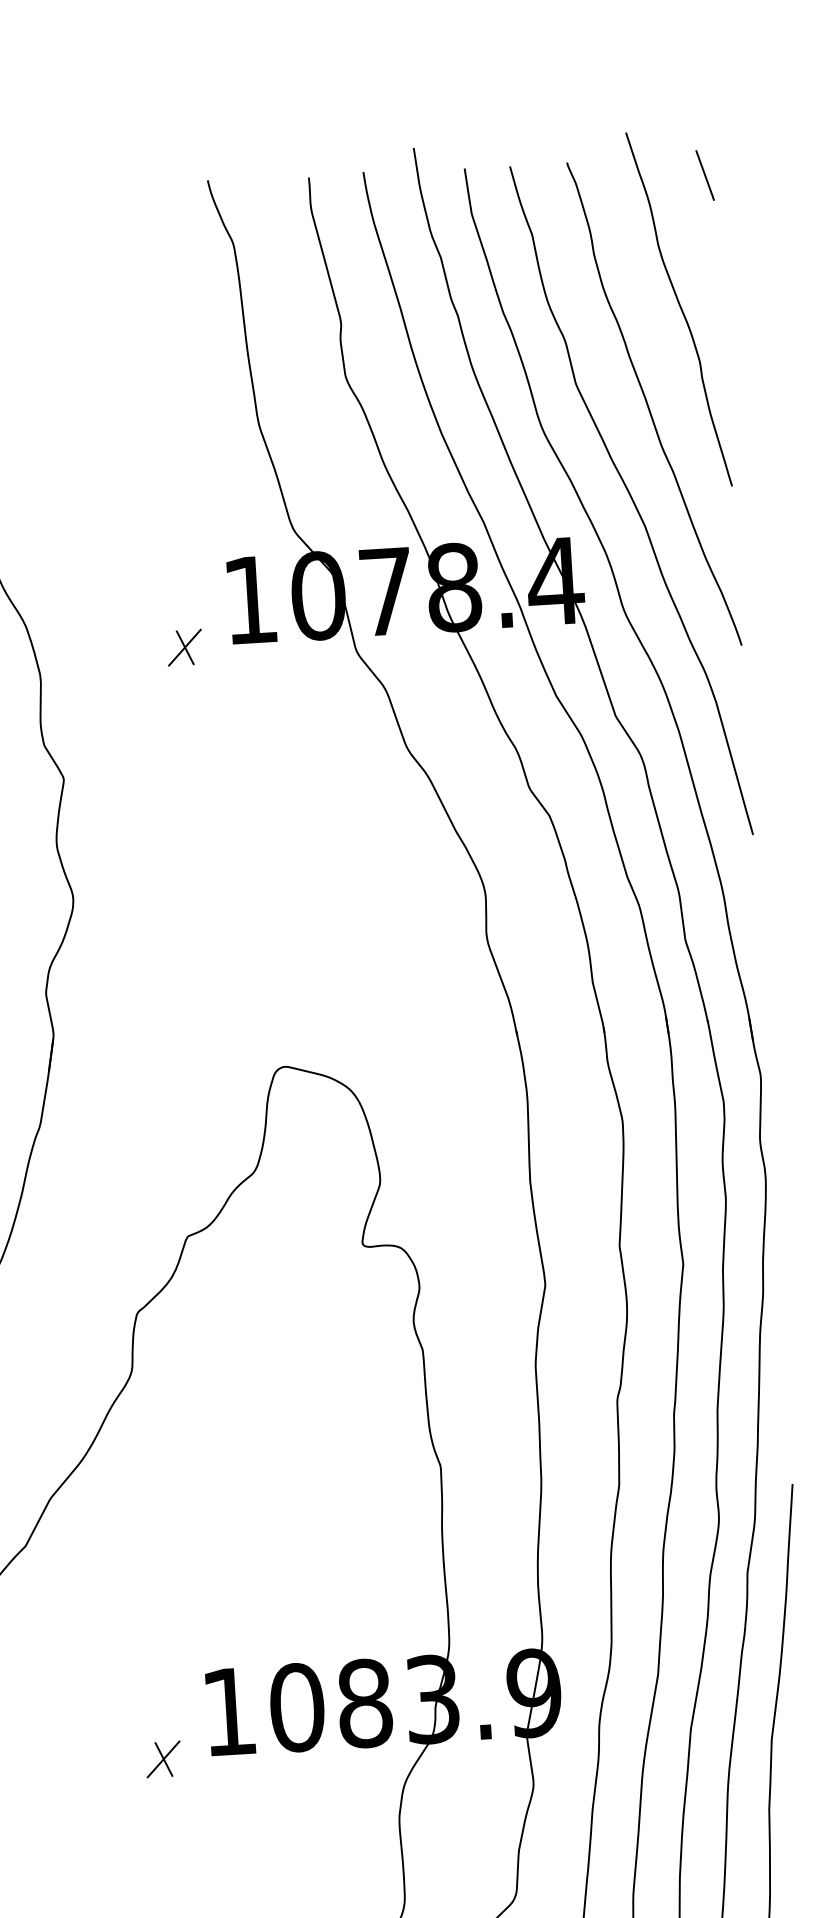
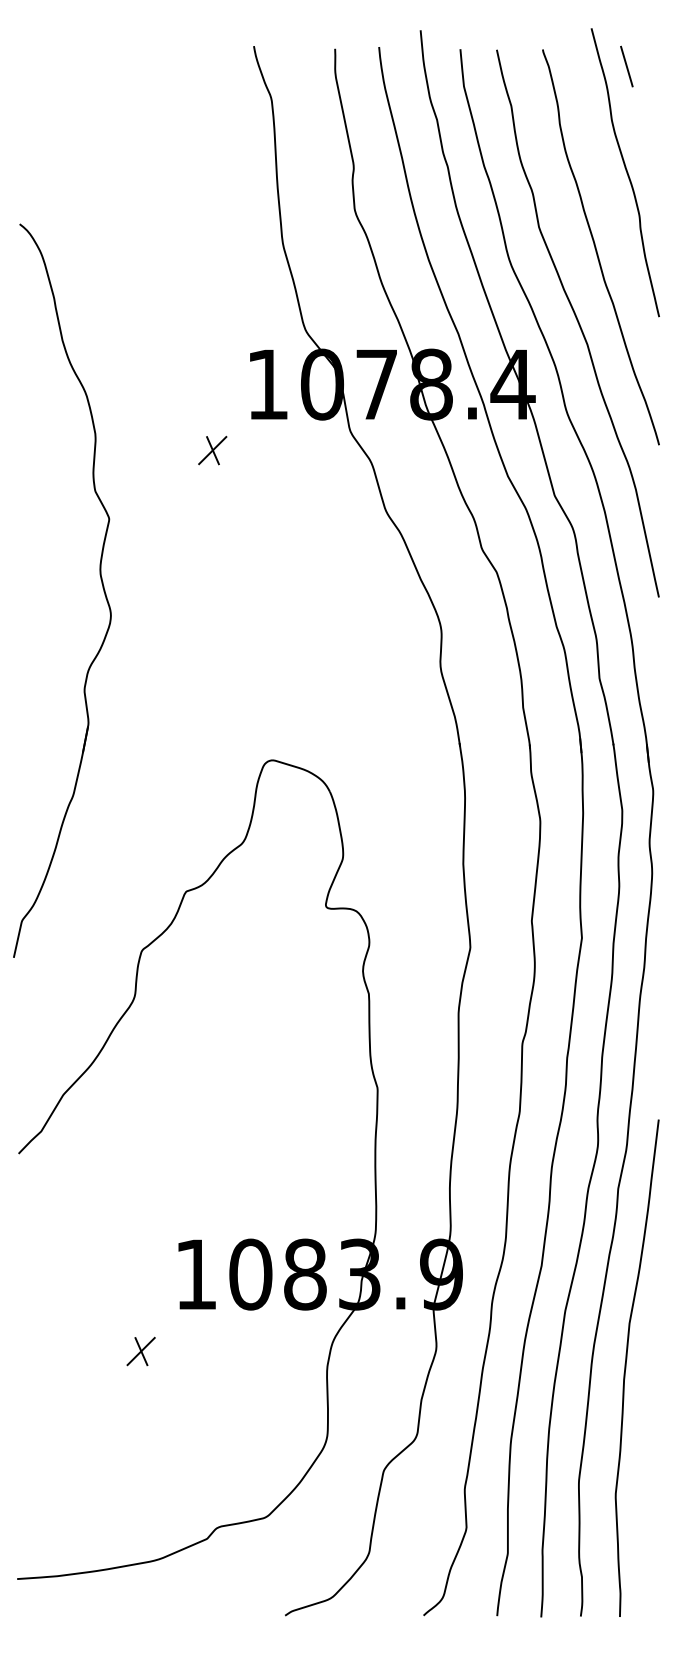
line: (704, 175) -> (626, 66), moved
part: (184, 647) -> (212, 450), moved
part: (162, 1759) -> (140, 1351), moved

